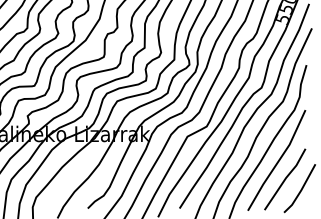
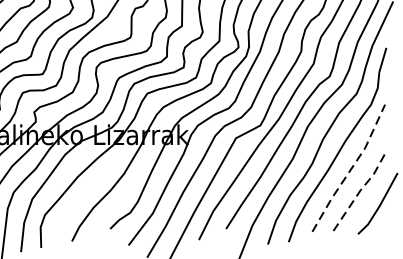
line: (278, 161) -> (350, 169), solid -> dashed
line: (286, 177) -> (361, 189), solid -> dashed

